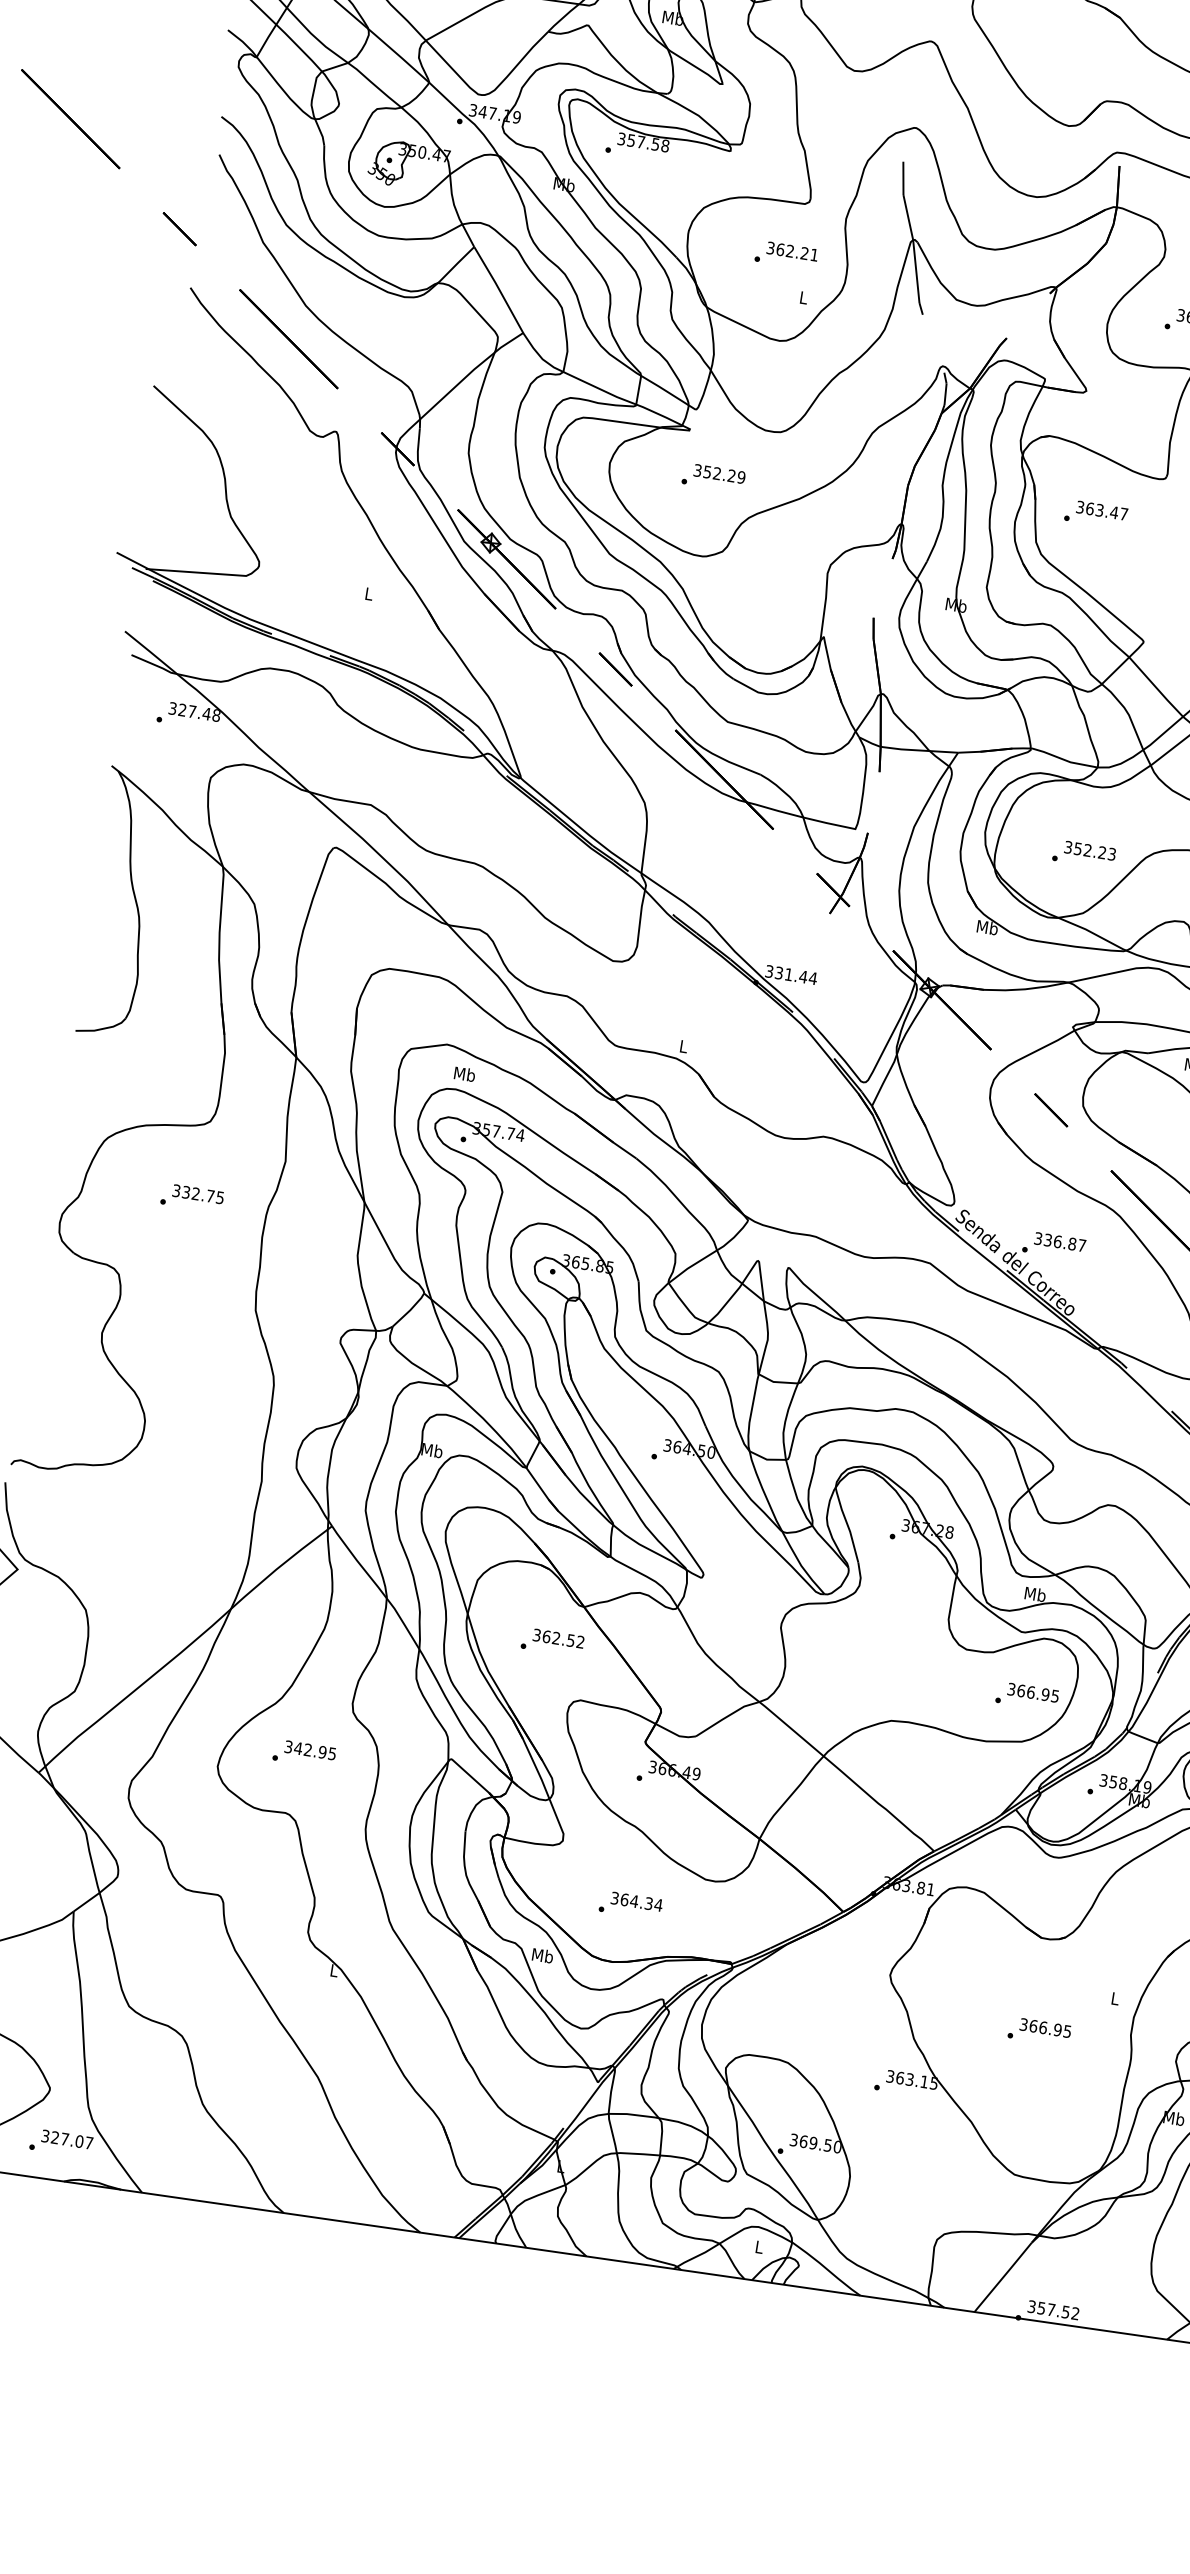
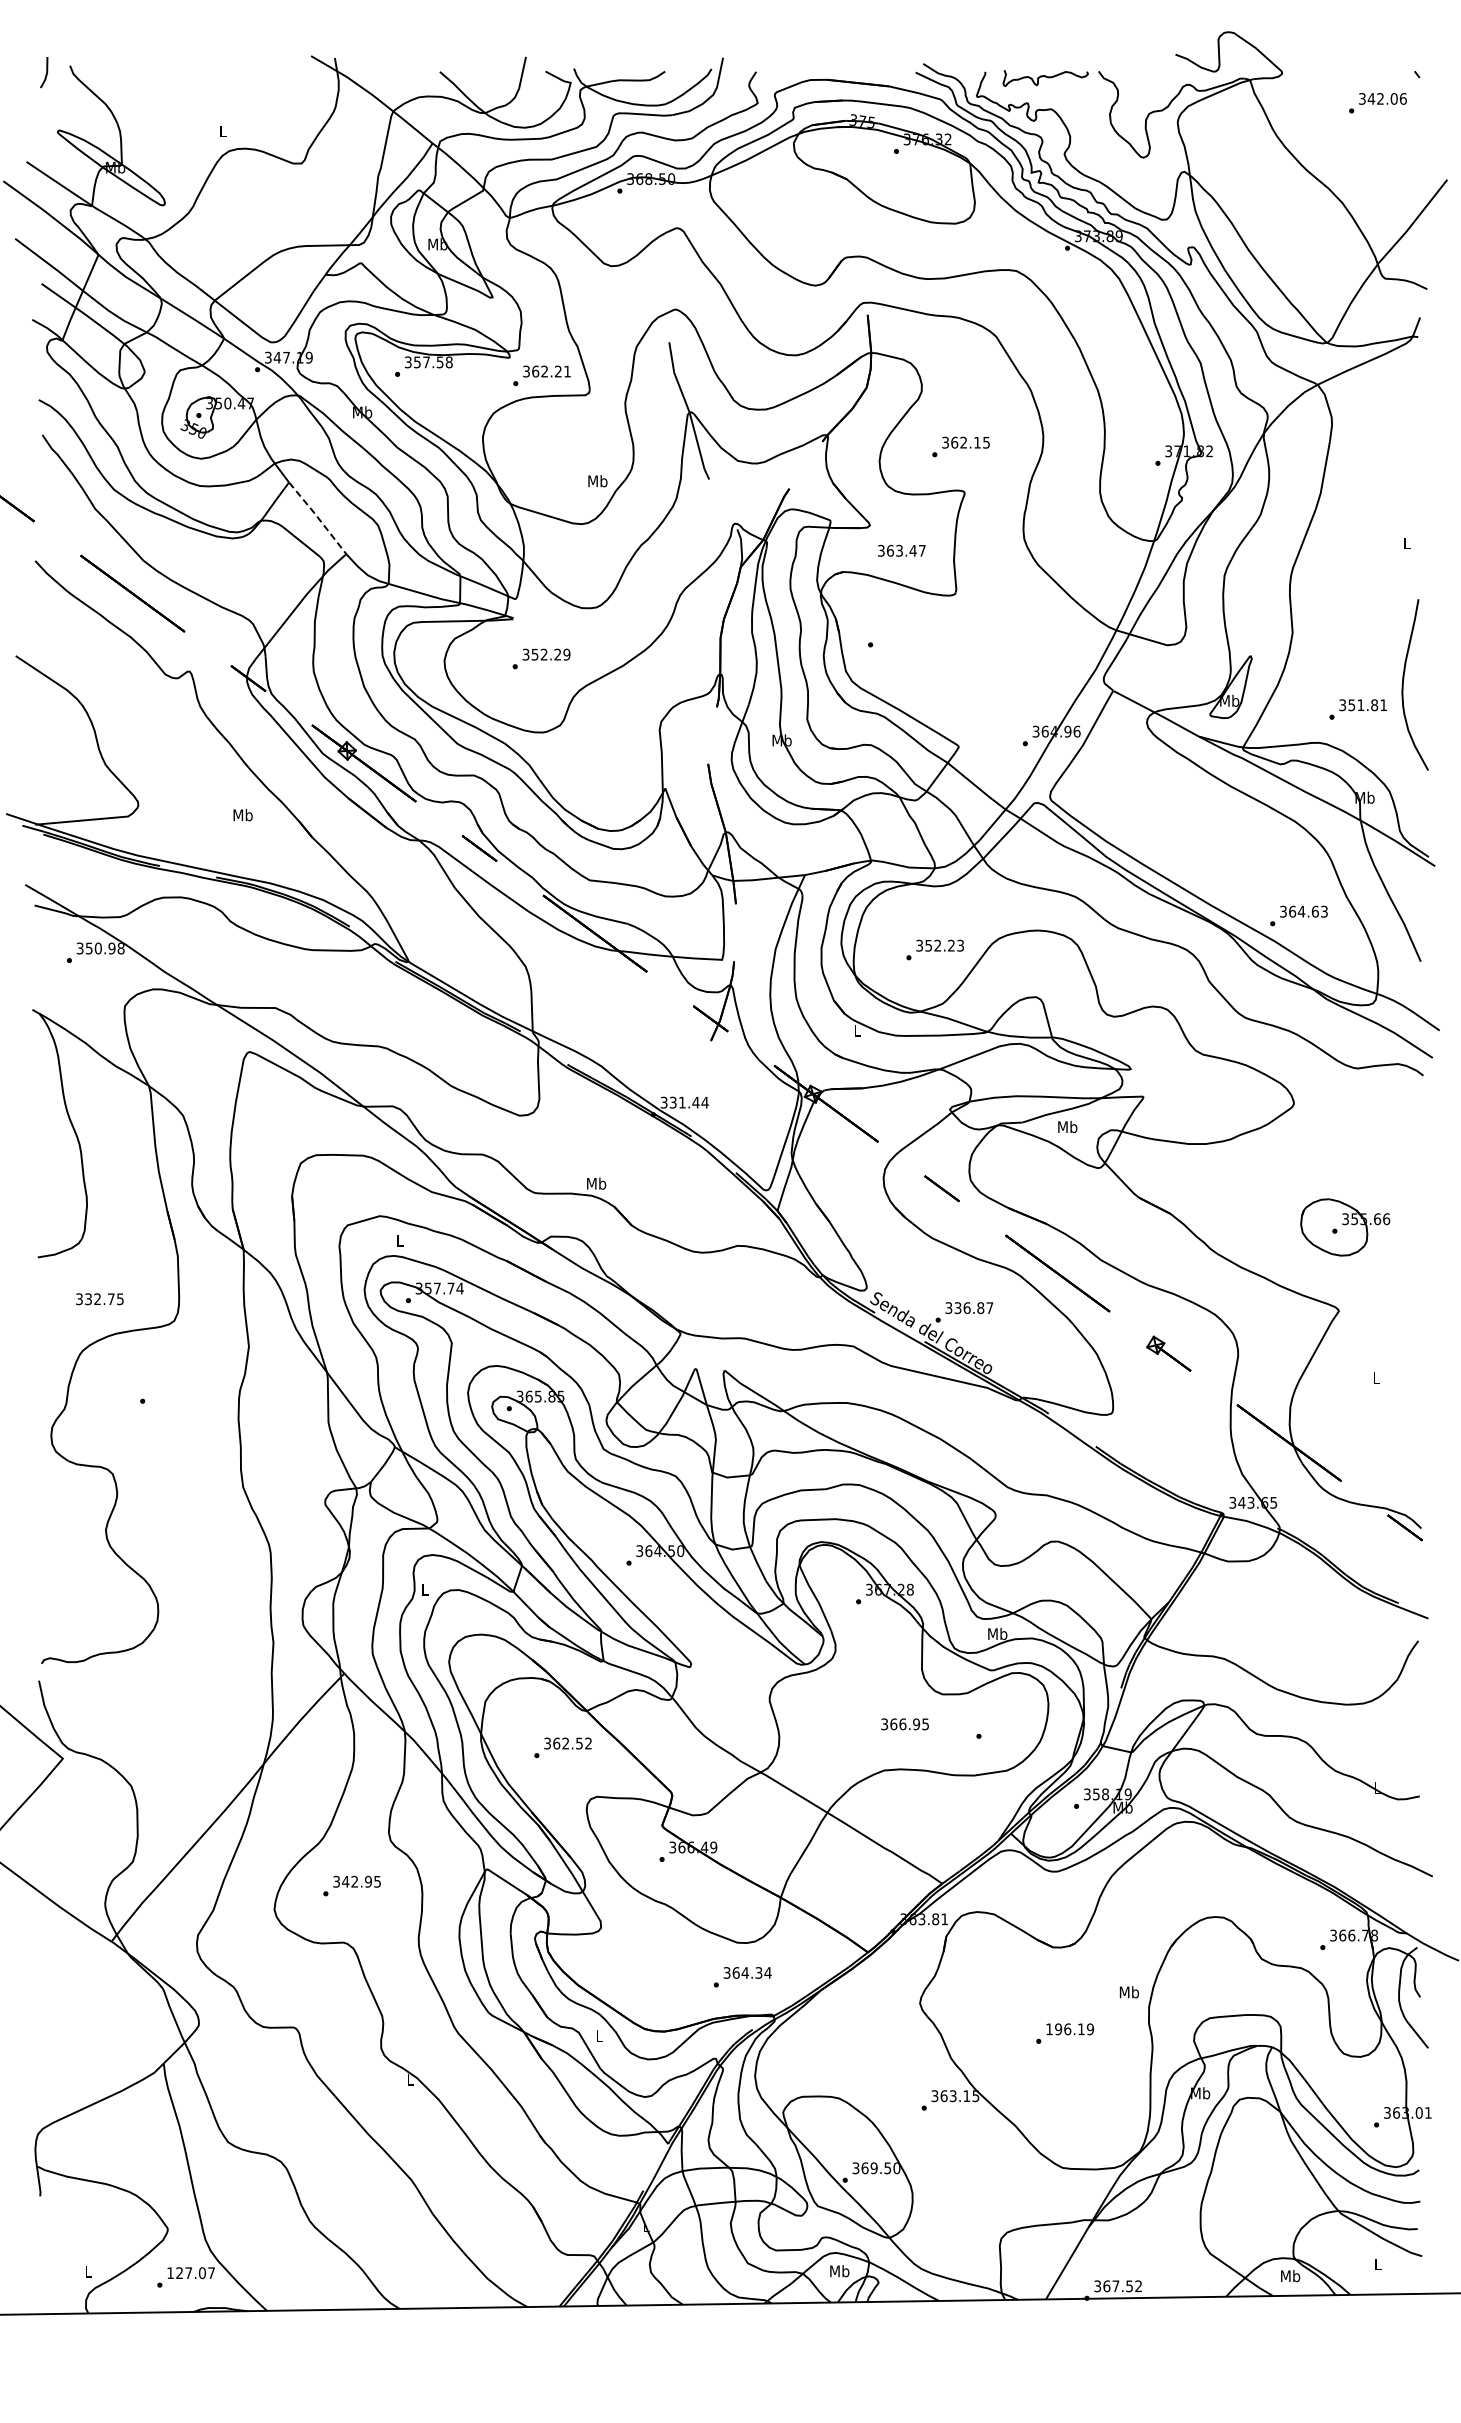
text: (786, 254) -> (541, 375), moved
line: (498, 289) -> (317, 517), solid -> dashed
text: (803, 298) -> (597, 481), L -> Mb
text: (1101, 510) -> (901, 550), moved
text: (368, 594) -> (242, 815), L -> Mb
text: (194, 712) -> (100, 948), 327.48 -> 350.98
text: (986, 927) -> (856, 1030), Mb -> L
text: (683, 1046) -> (596, 1183), L -> Mb
text: (464, 1073) -> (399, 1240), Mb -> L
text: (197, 1194) -> (99, 1299), moved
text: (431, 1450) -> (424, 1589), Mb -> L
text: (1032, 1692) -> (904, 1724), moved
text: (630, 1905) -> (742, 1977), moved
text: (541, 1955) -> (598, 2035), Mb -> L
text: (1115, 1998) -> (1129, 1992), L -> Mb
text: (1045, 2028) -> (1069, 2029), 366.95 -> 196.19
text: (45, 2136) -> (170, 2273), 327.07 -> 127.07
text: (759, 2247) -> (839, 2271), L -> Mb
text: (1041, 2308) -> (1106, 2286), 357.52 -> 367.52

